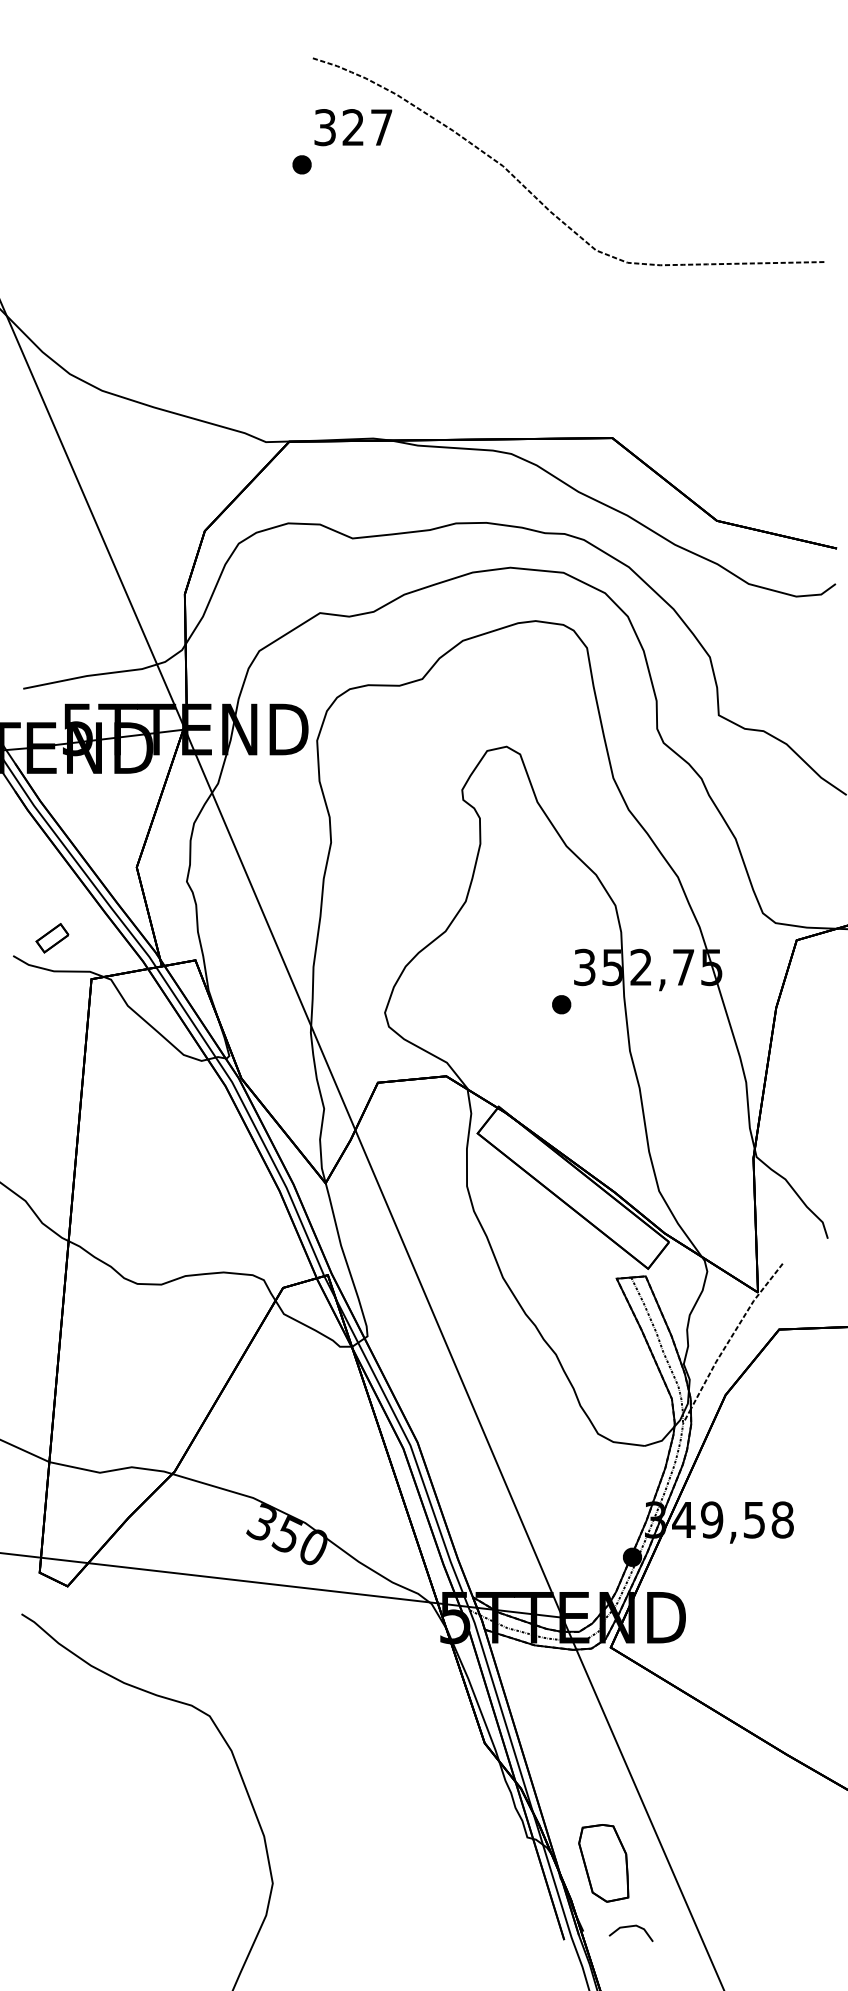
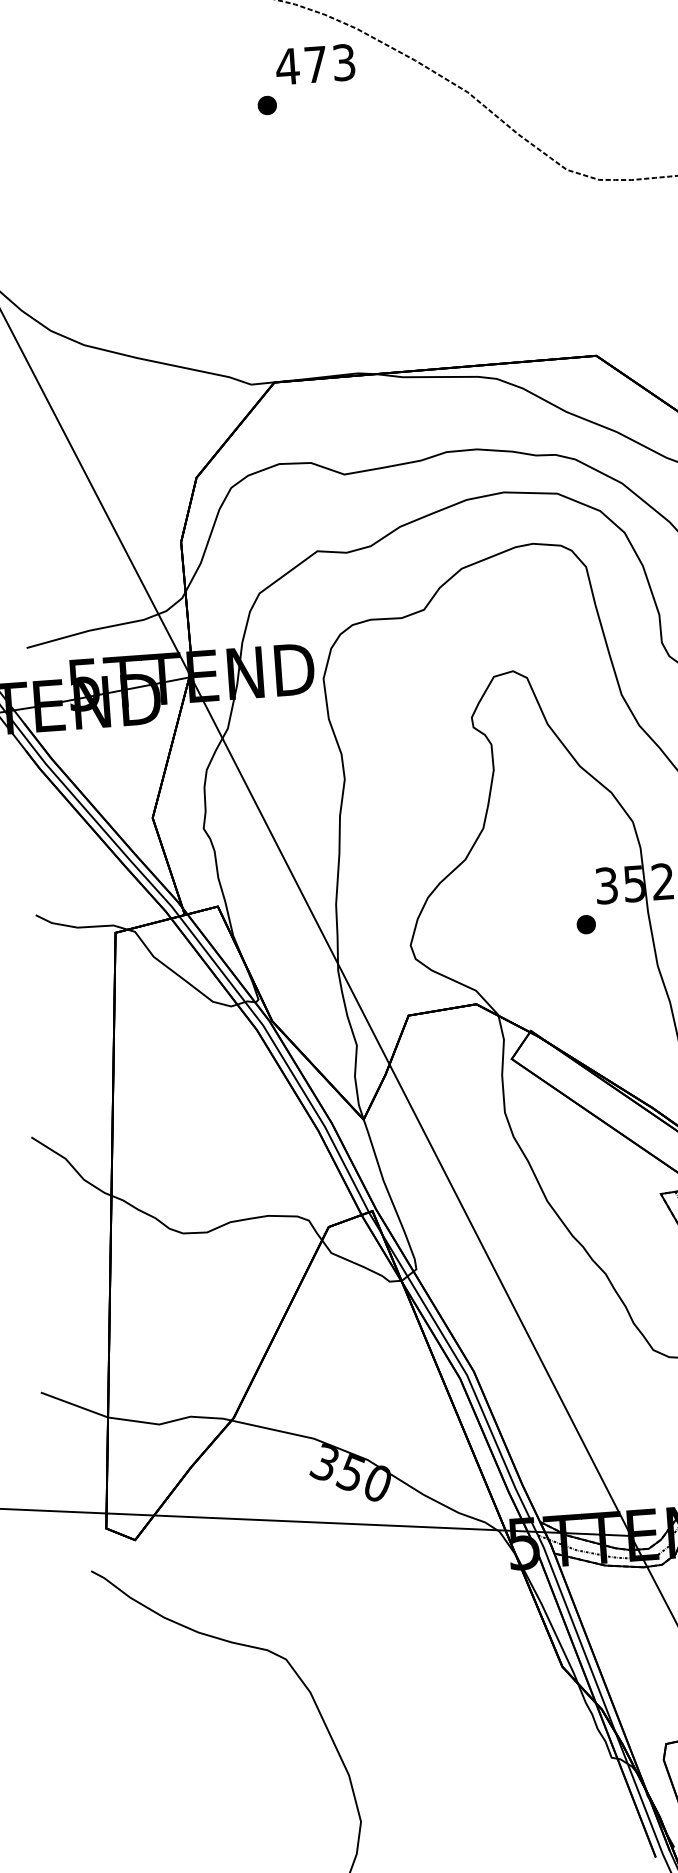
text: (352, 127) -> (314, 64), 327 -> 473
part: (52, 938) -> (73, 895), removed

